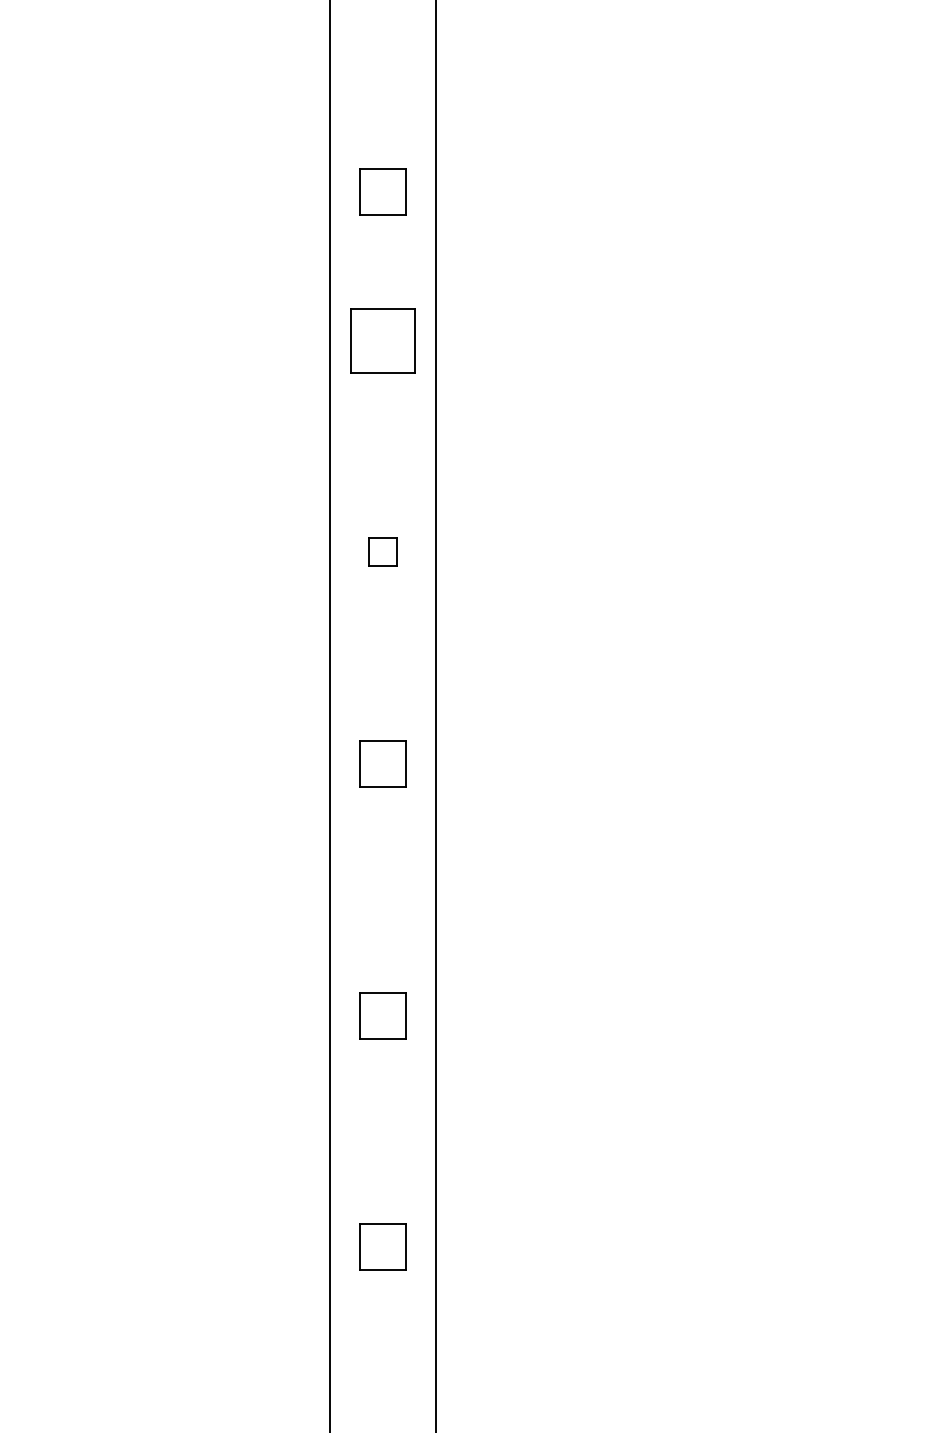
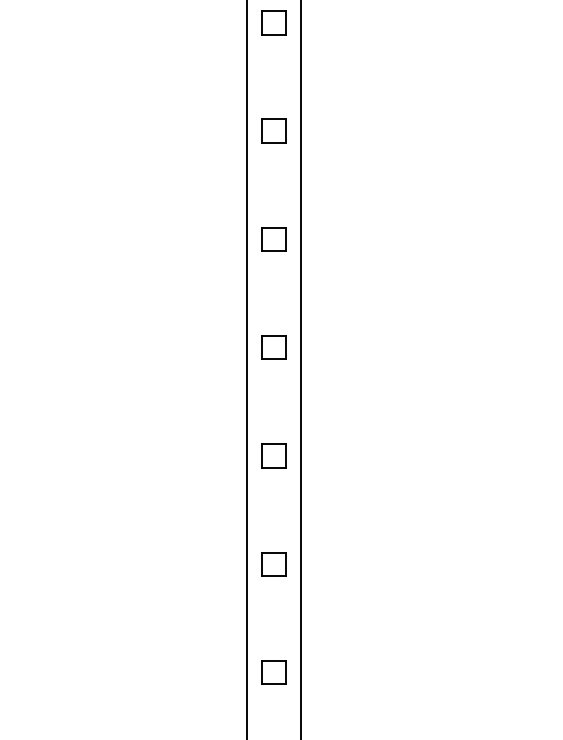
part: (382, 190) -> (273, 130), moved
part: (382, 341) -> (273, 239), size x0.71
part: (382, 551) -> (273, 347), size x1.67
part: (382, 1016) -> (273, 564), moved
part: (382, 1247) -> (273, 672), moved

